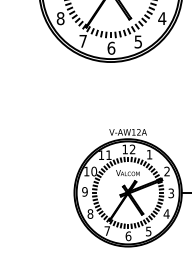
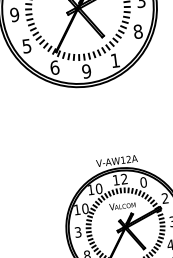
text: (60, 18) -> (26, 46), 8 -> 5
text: (162, 18) -> (138, 31), 4 -> 8
text: (83, 40) -> (55, 66), 7 -> 6
text: (137, 41) -> (114, 60), 5 -> 1
text: (111, 47) -> (86, 70), 6 -> 9
text: (149, 154) -> (143, 182), 1 -> 0
text: (108, 155) -> (98, 189), 11 -> 10
text: (84, 191) -> (77, 232), 9 -> 3

